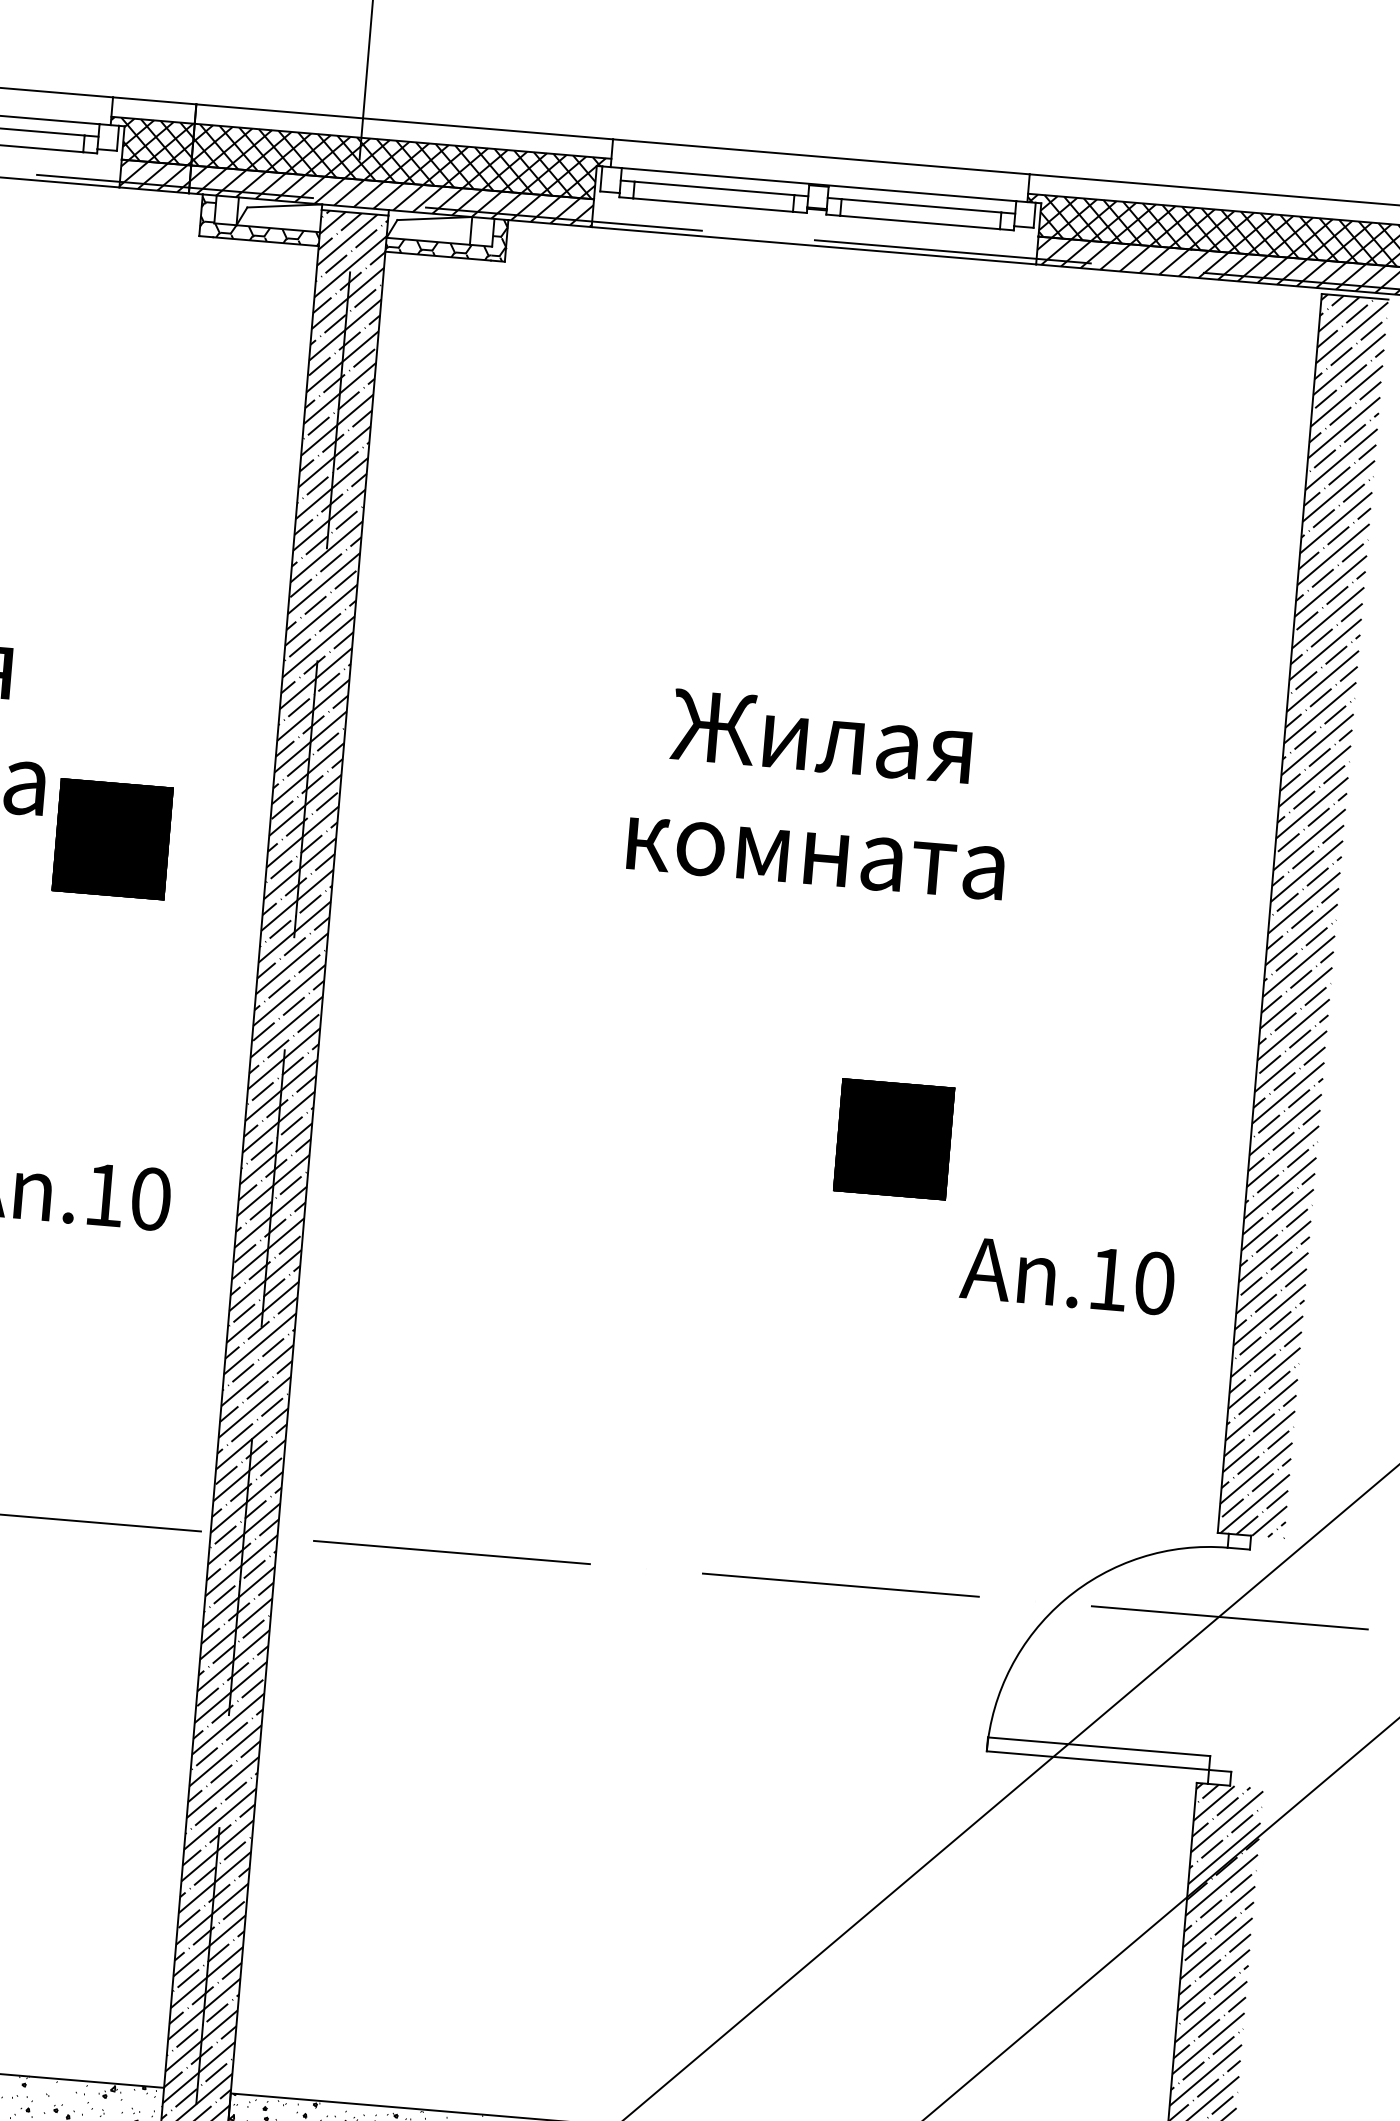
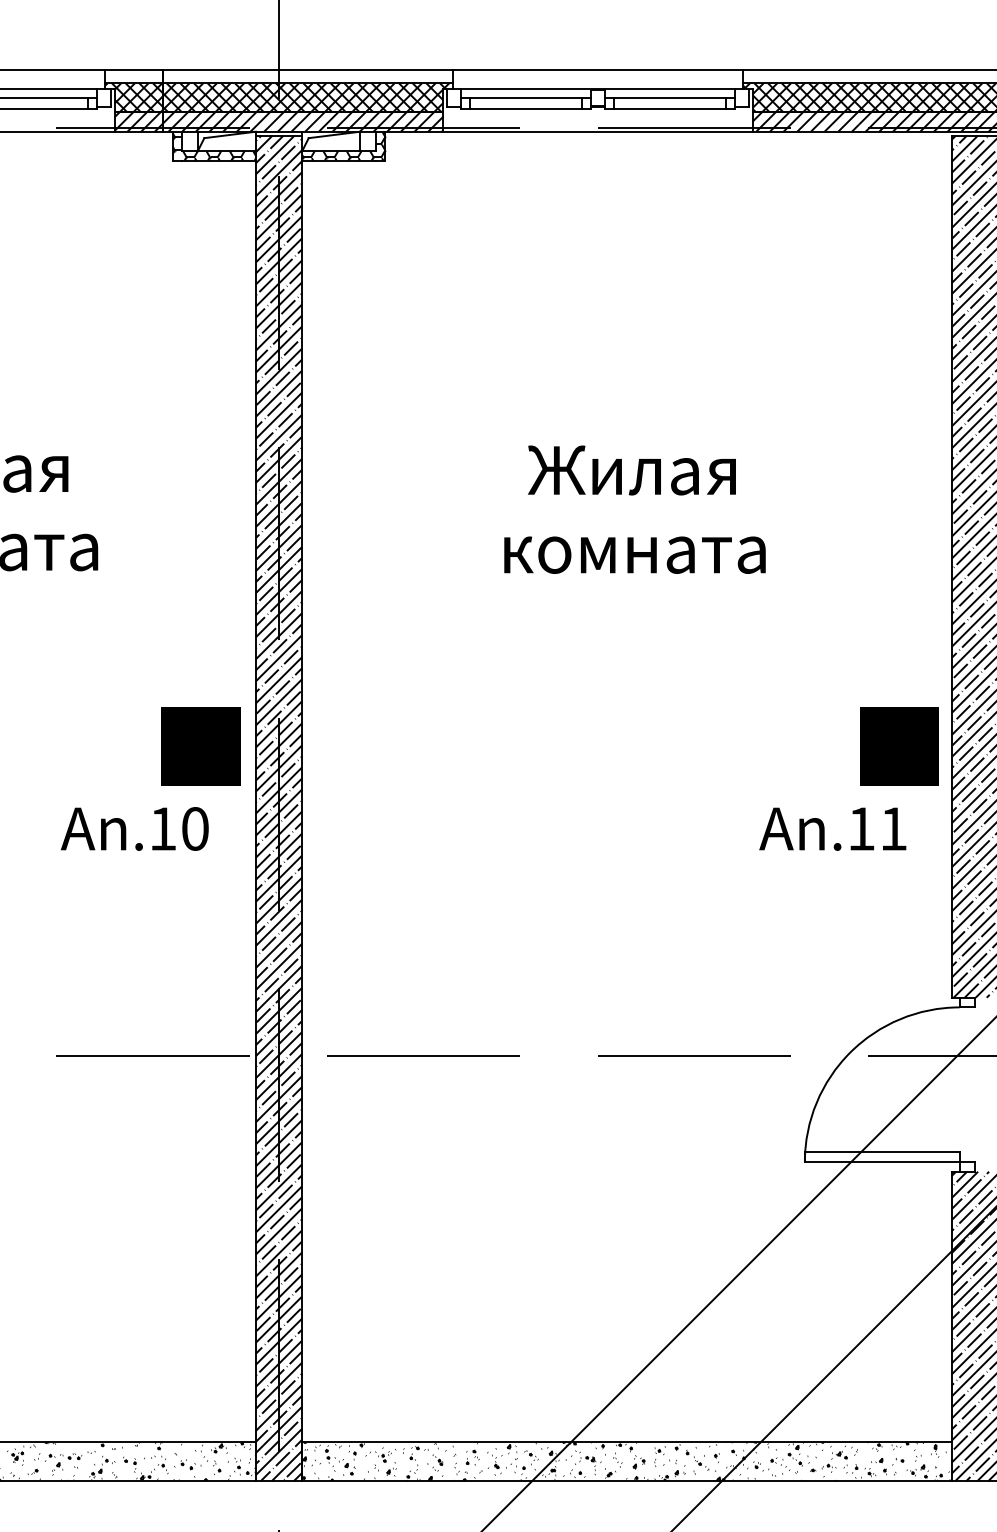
part: (112, 839) -> (200, 746), moved
part: (894, 1139) -> (899, 746), moved
text: (1154, 1282) -> (893, 828), n.10 -> n.11

